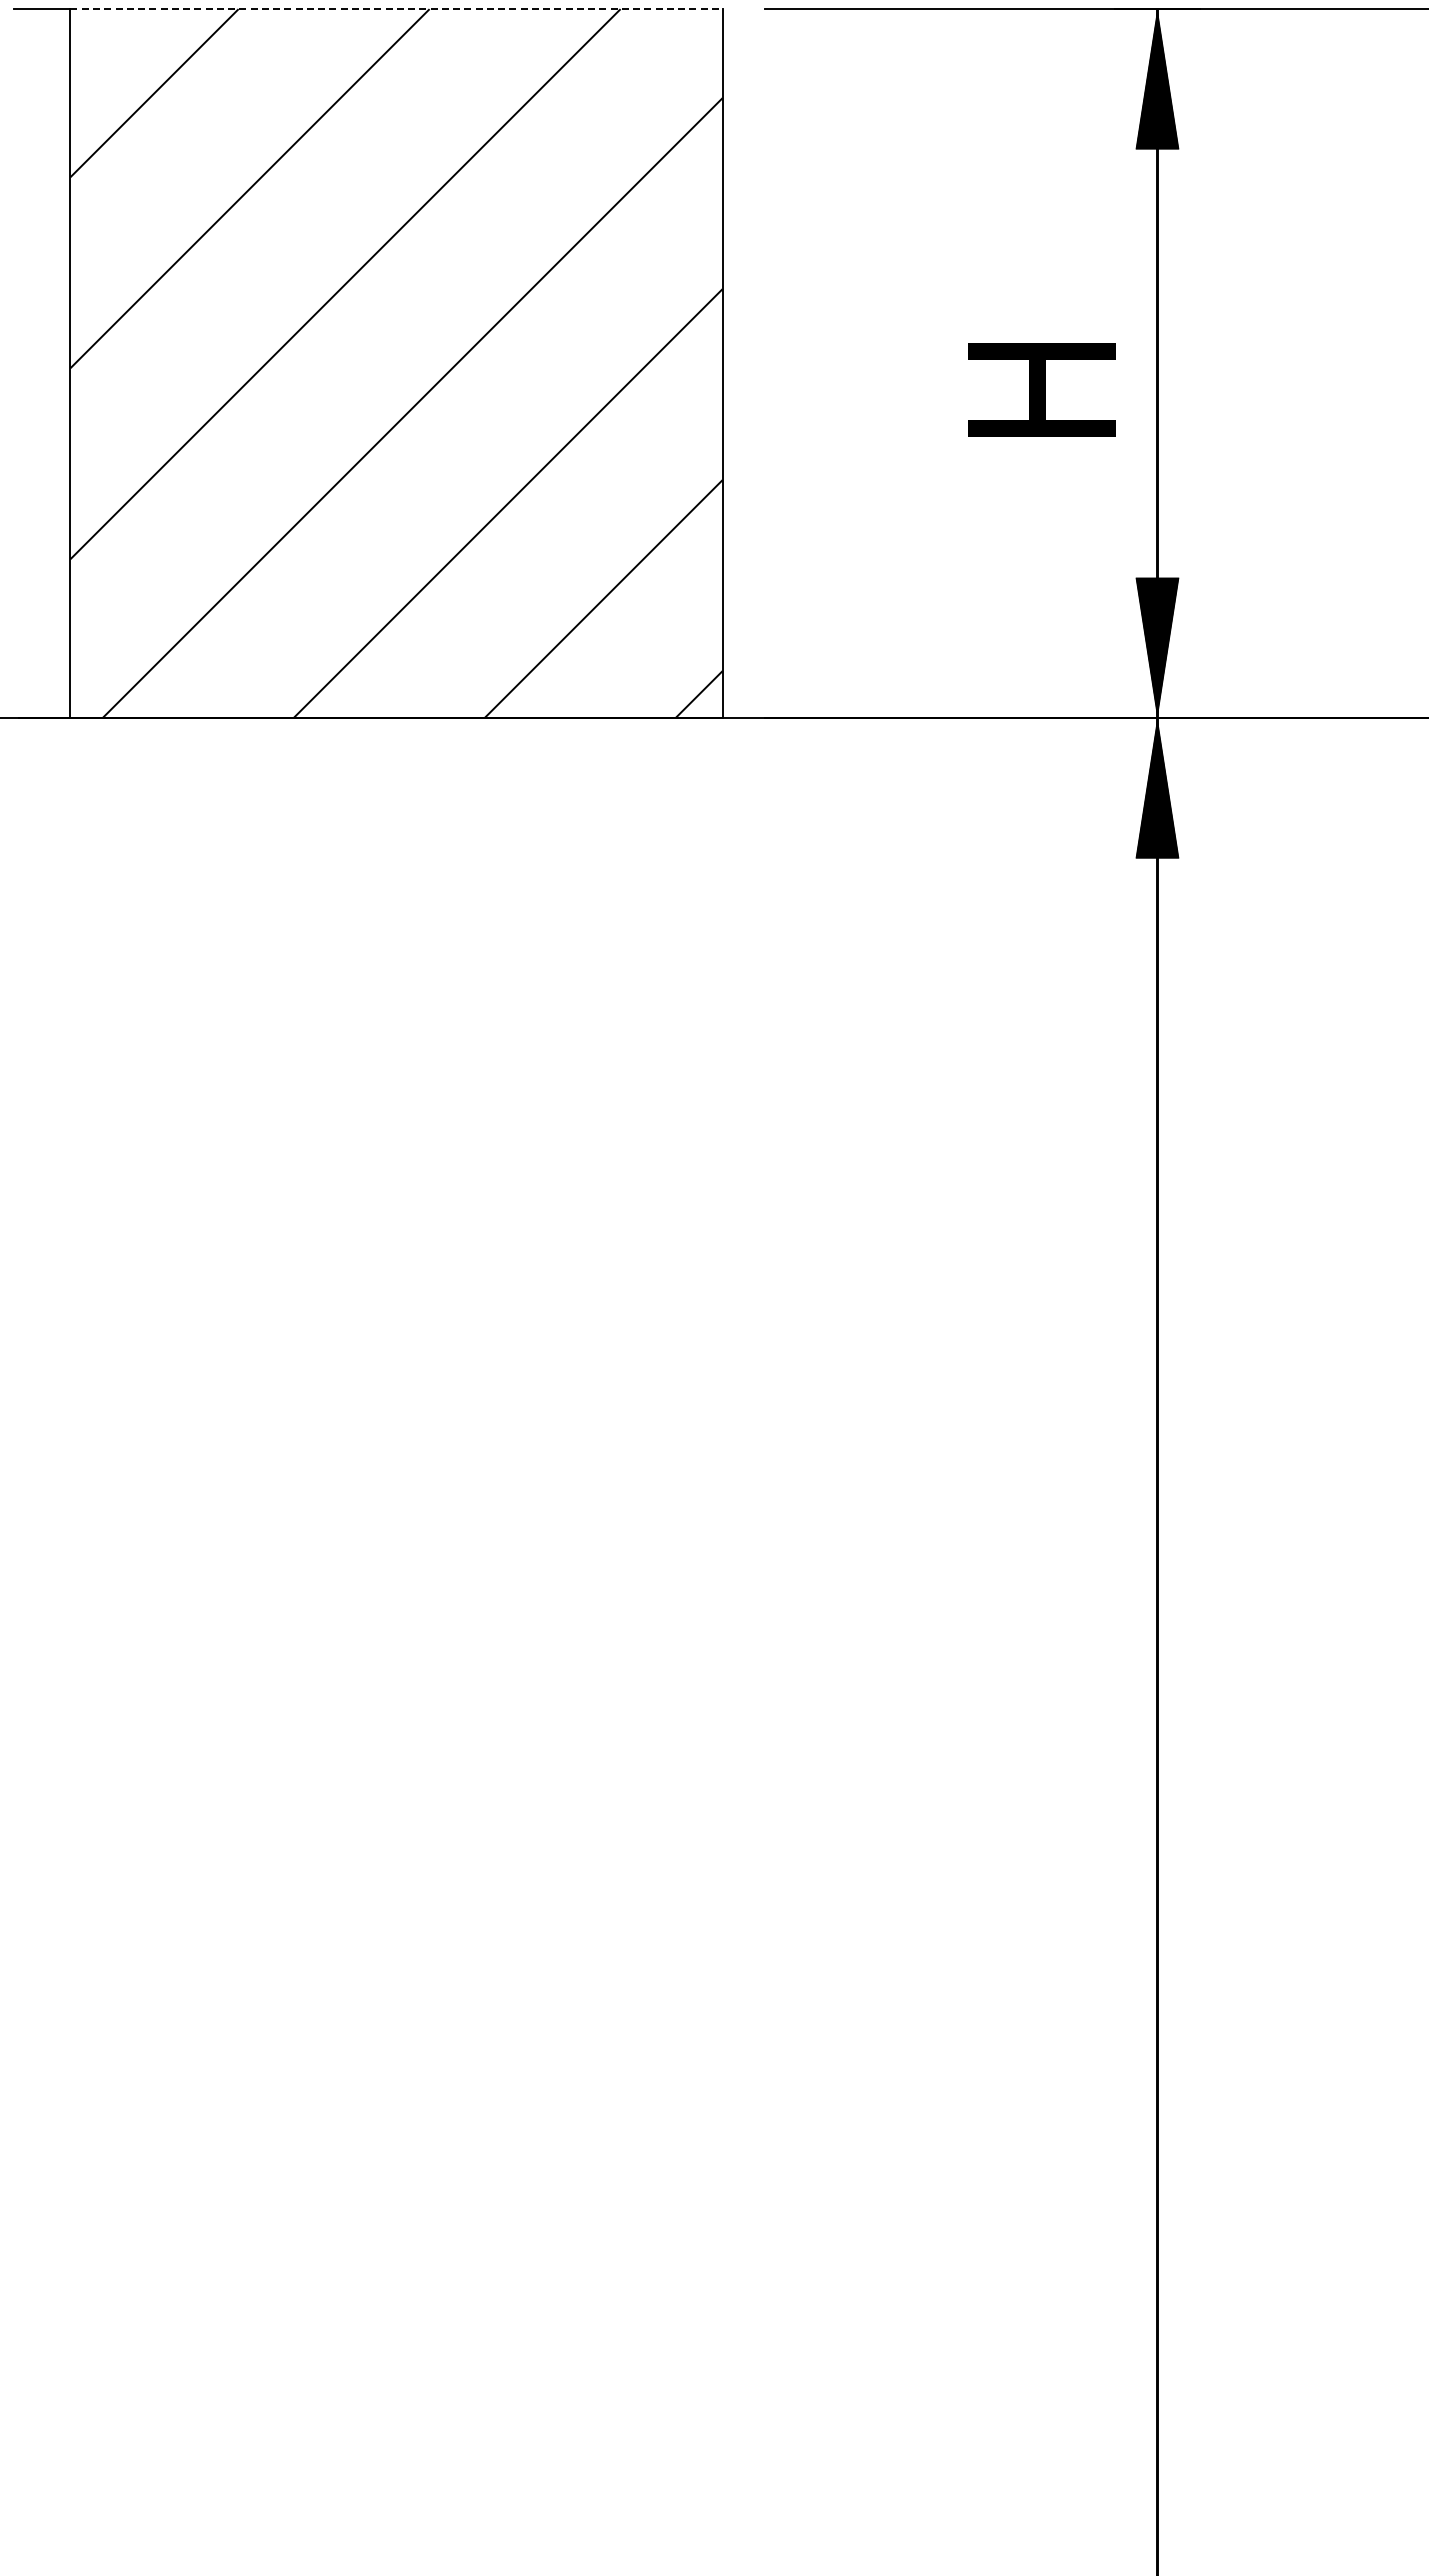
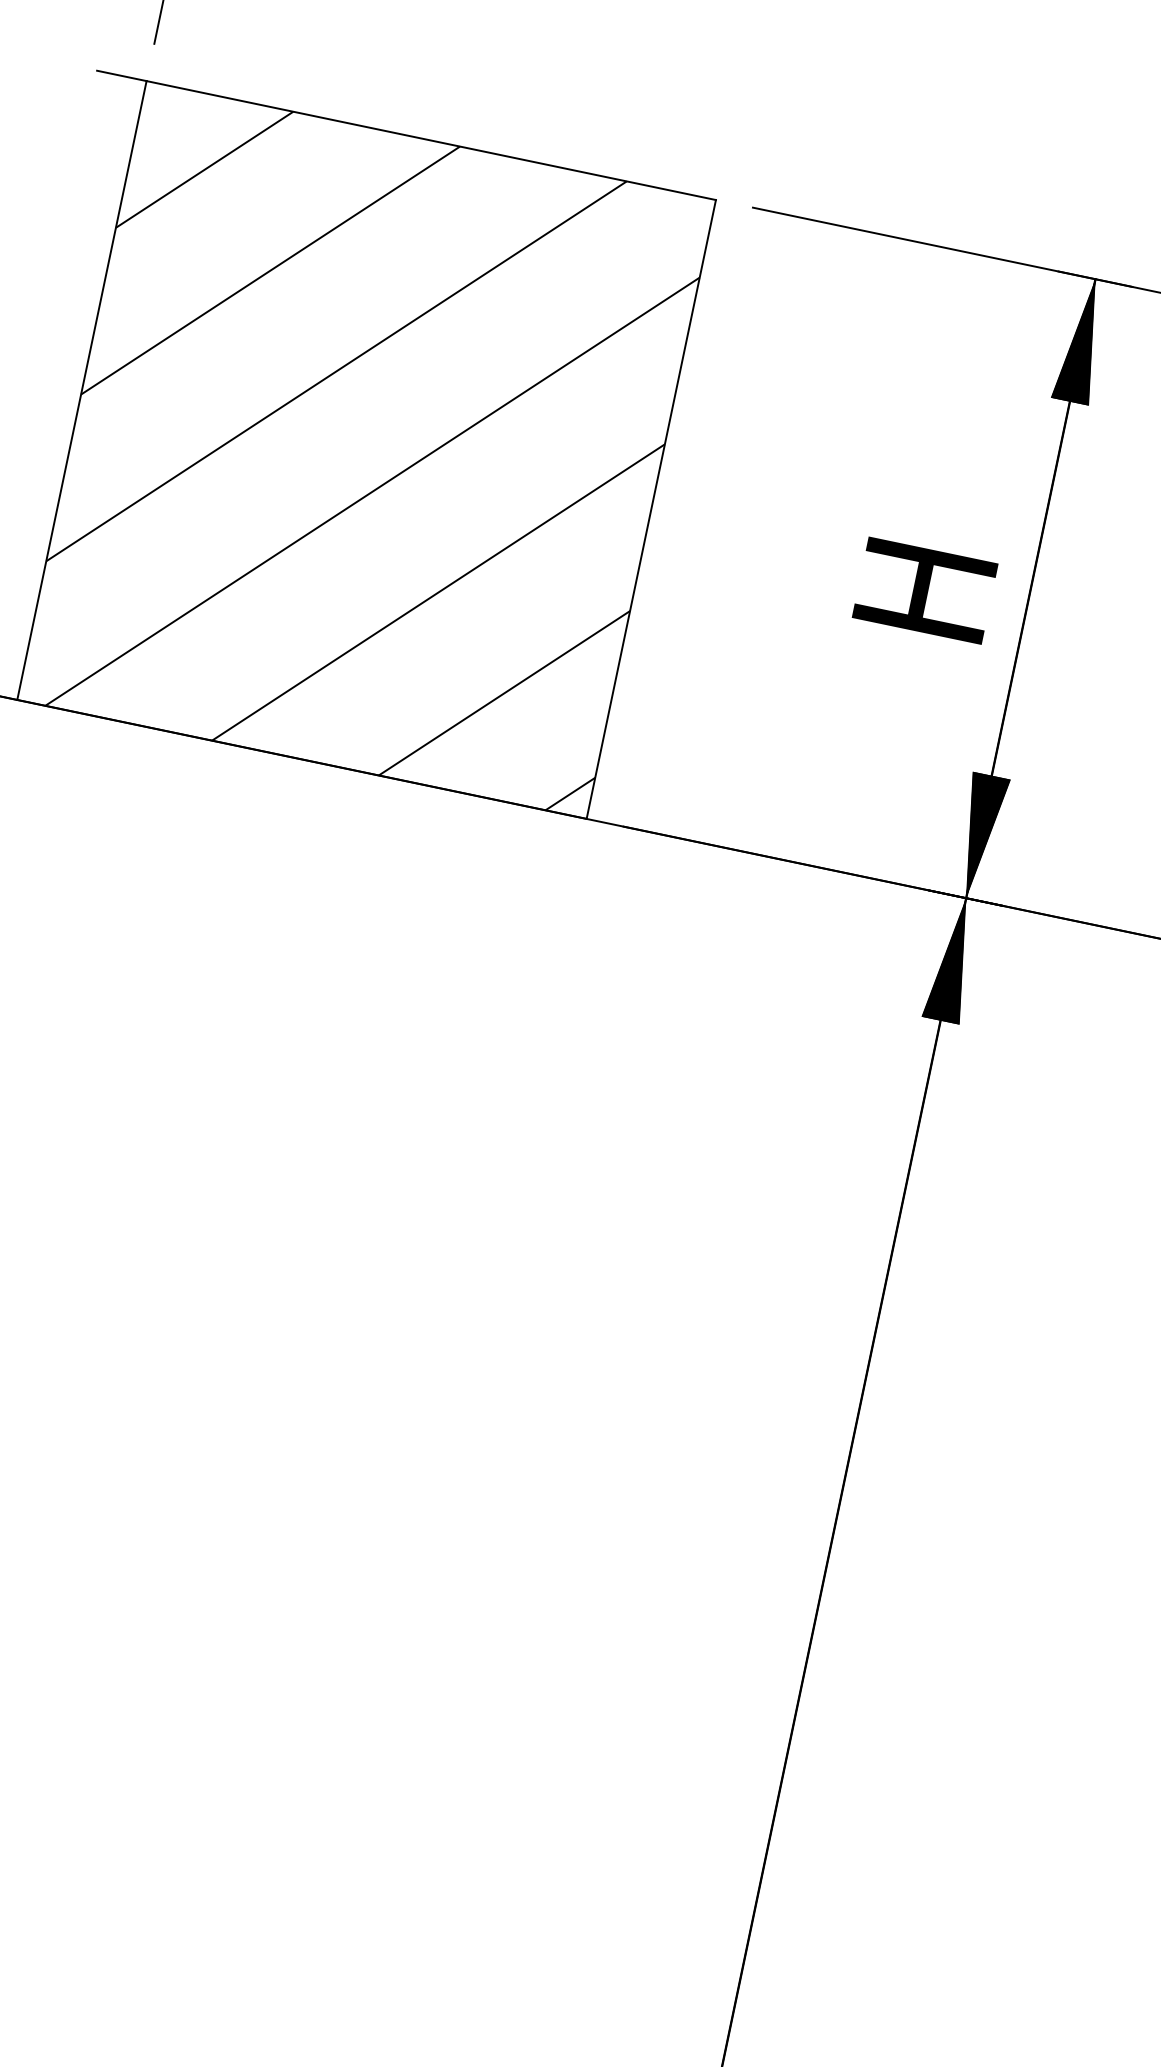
line: (397, 9) -> (431, 141), dashed -> solid

